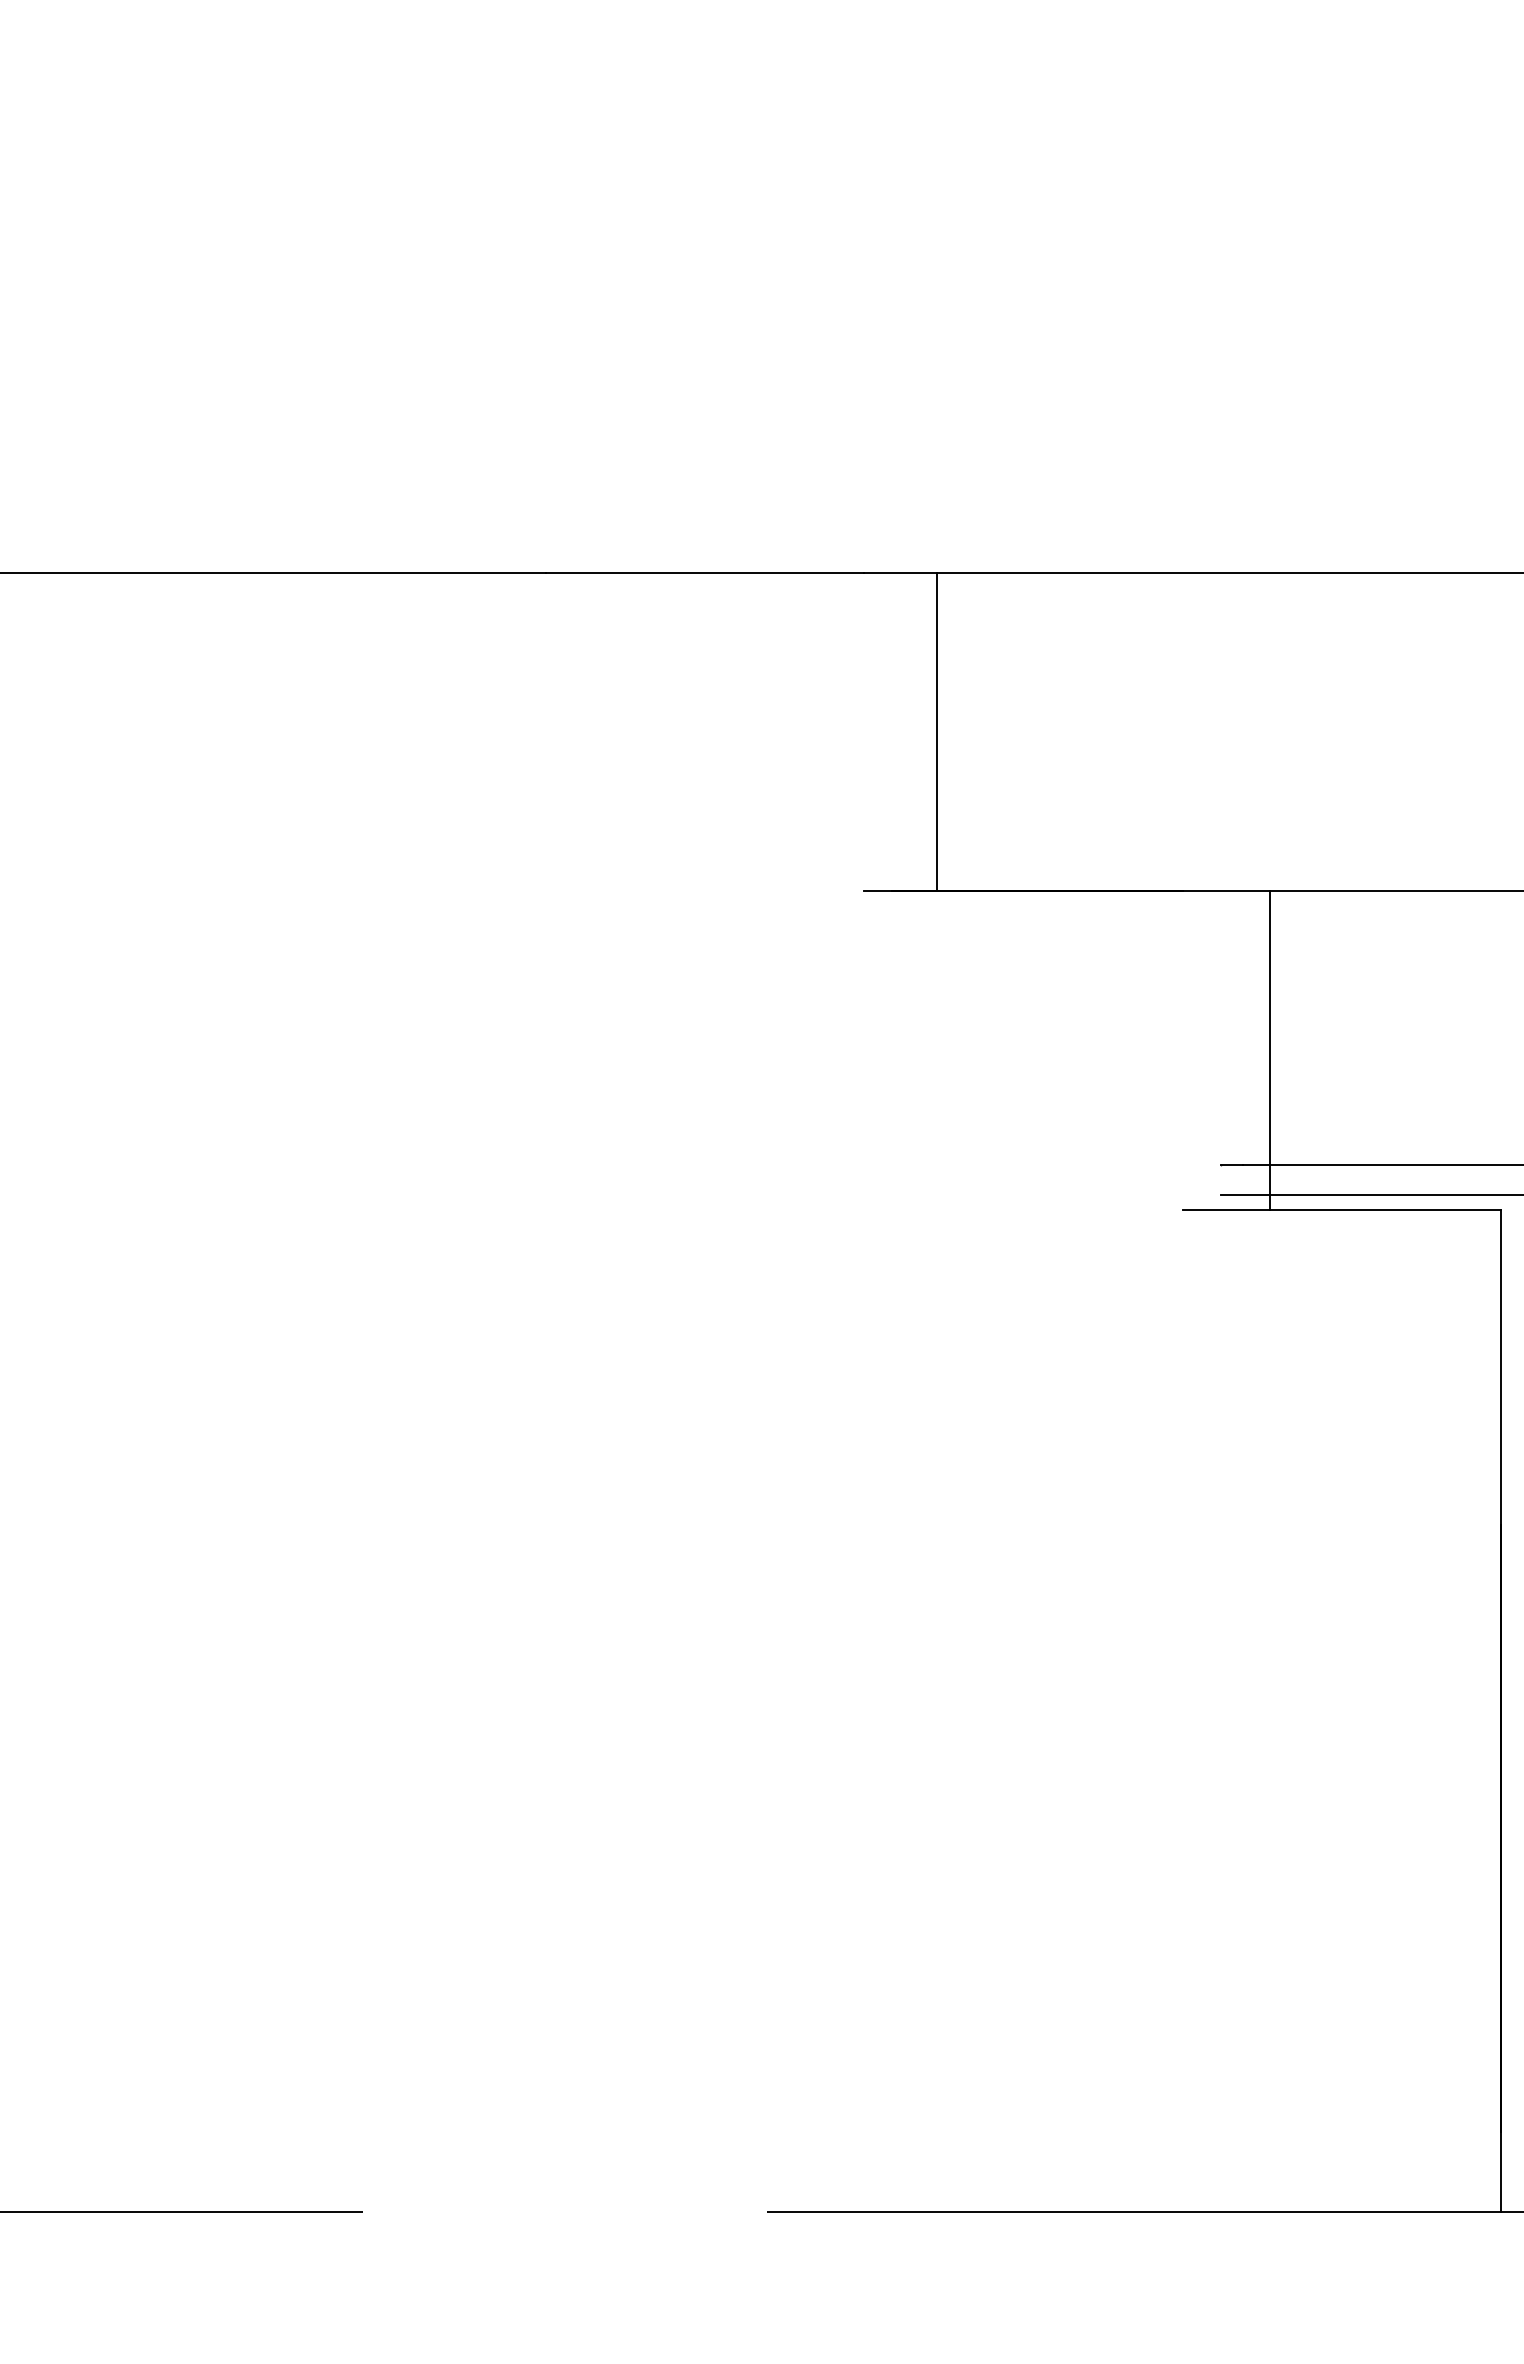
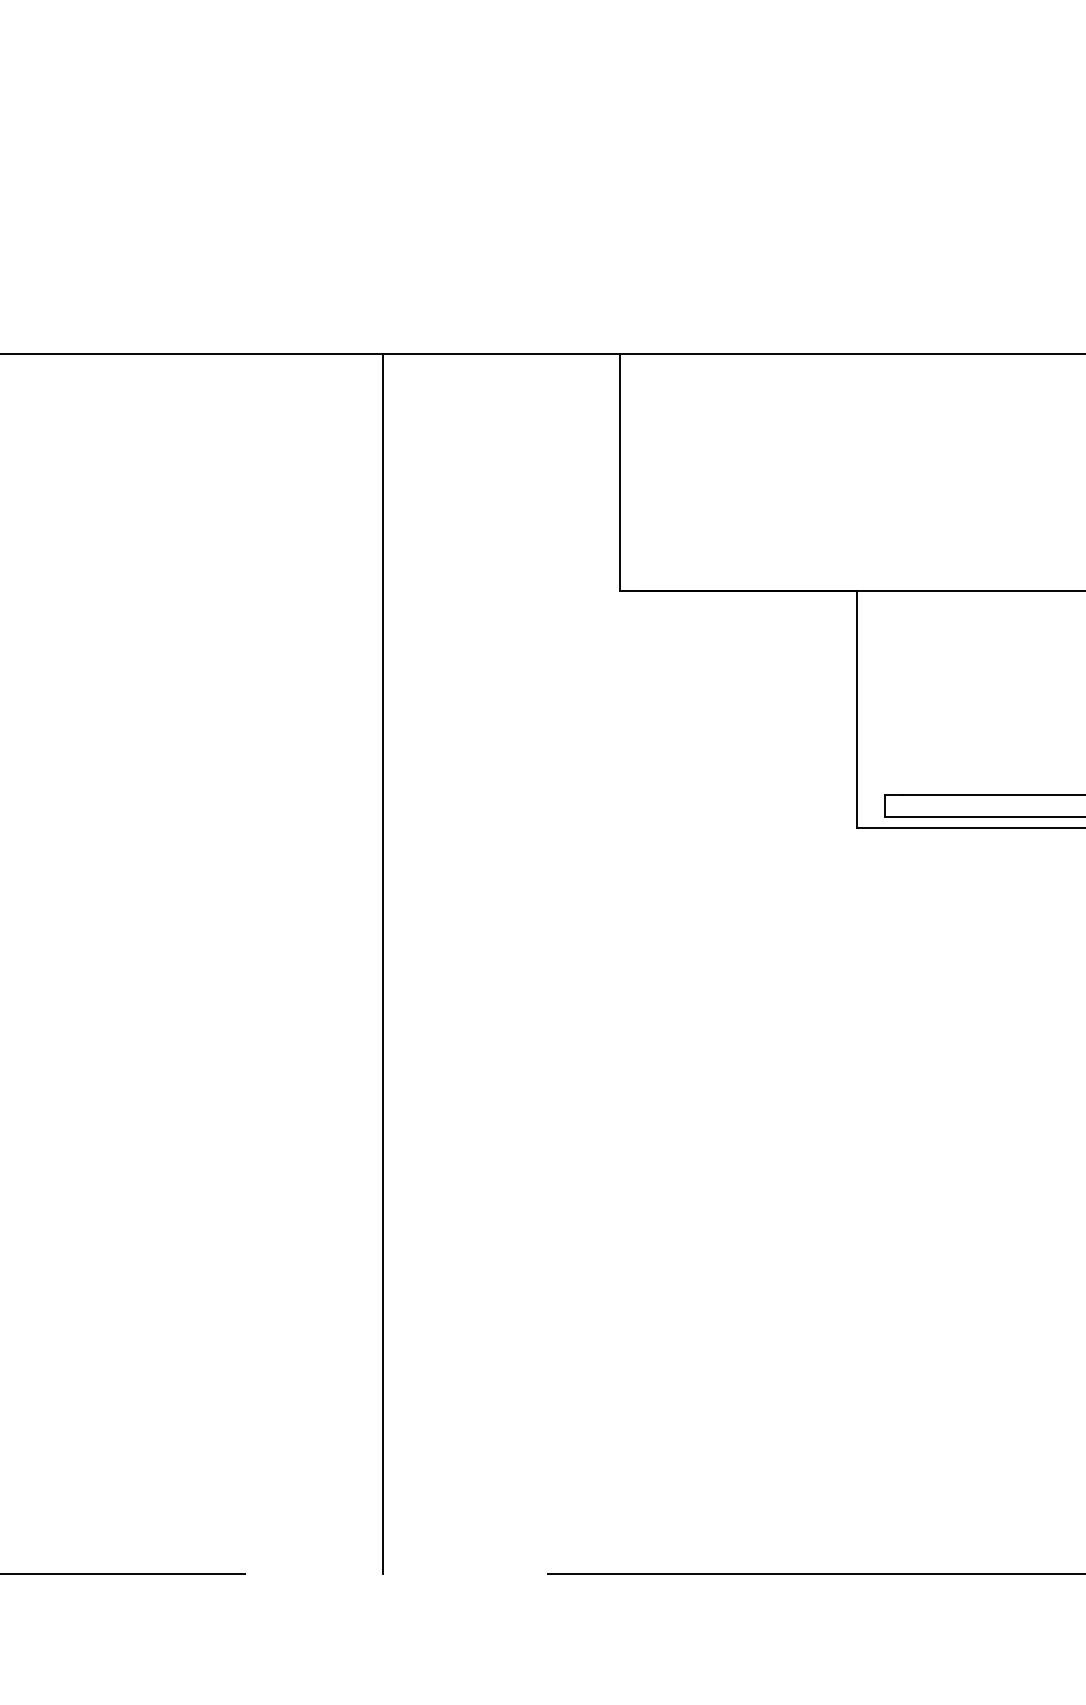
line: (937, 731) -> (619, 472), moved
line: (1269, 1050) -> (856, 709), moved
line: (545, 1392) -> (382, 964), added

